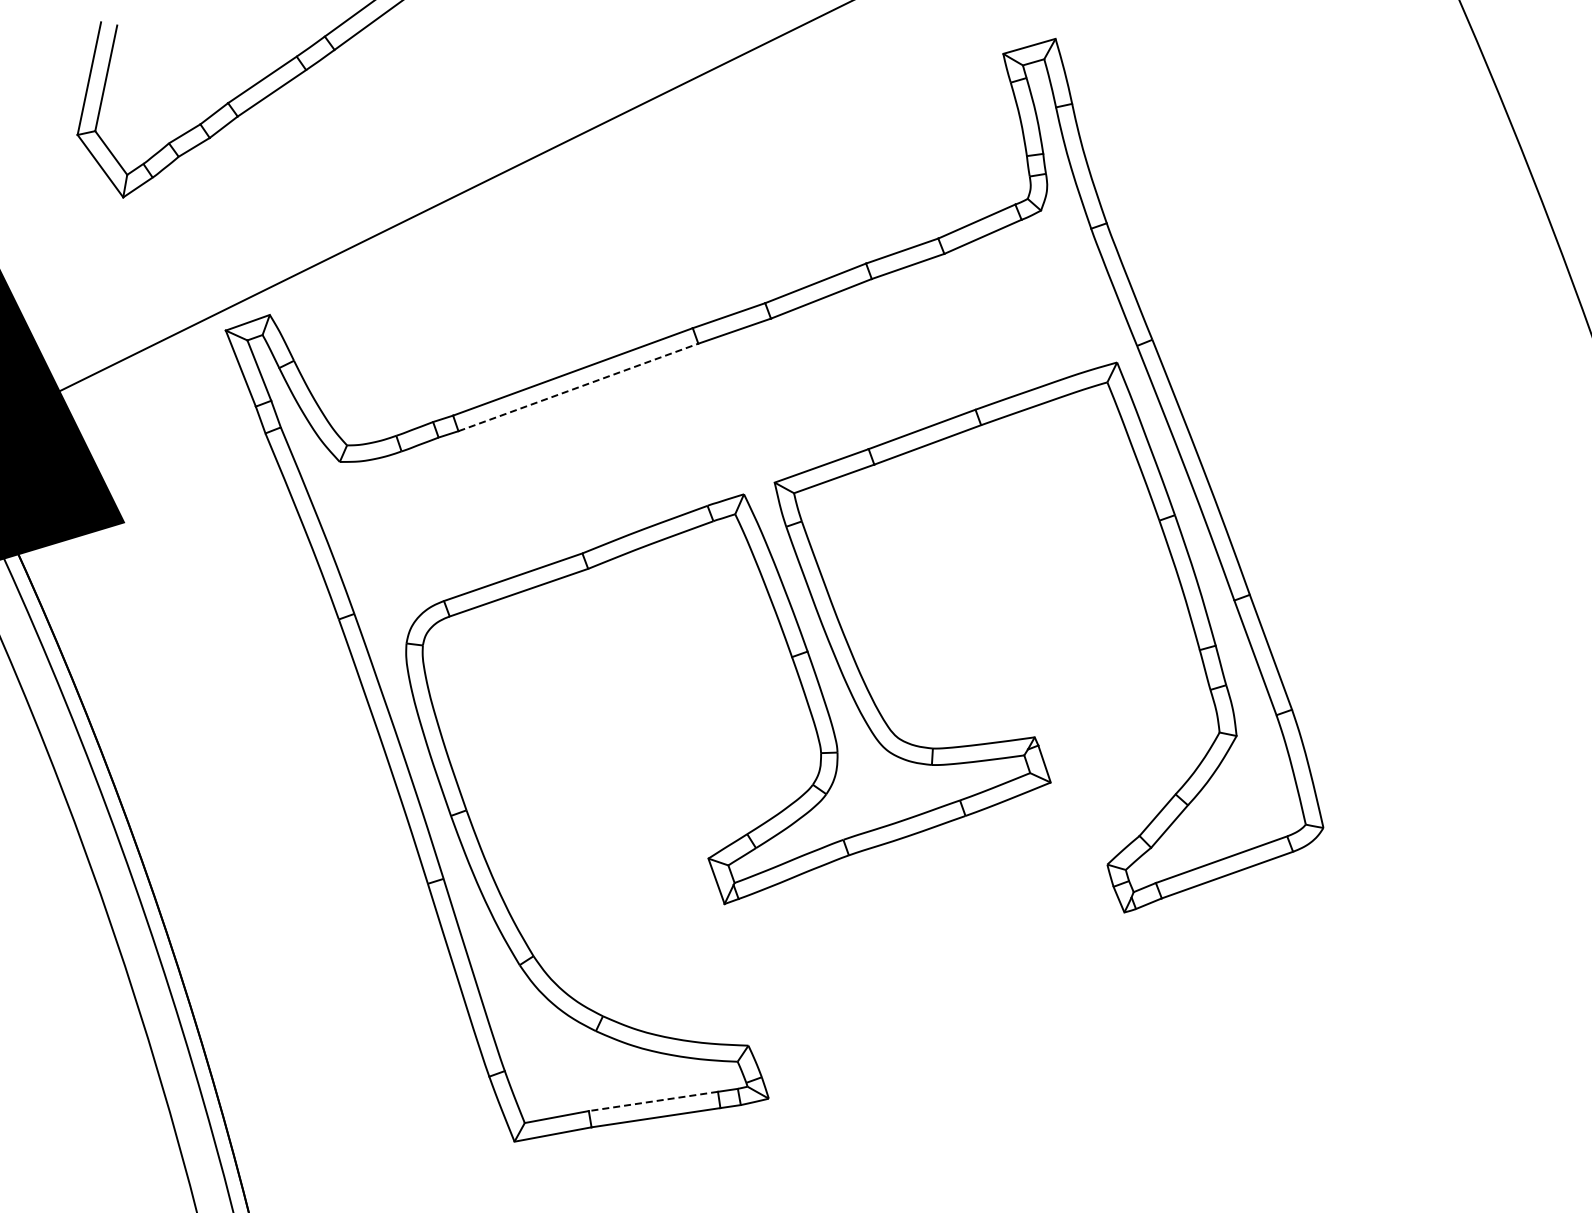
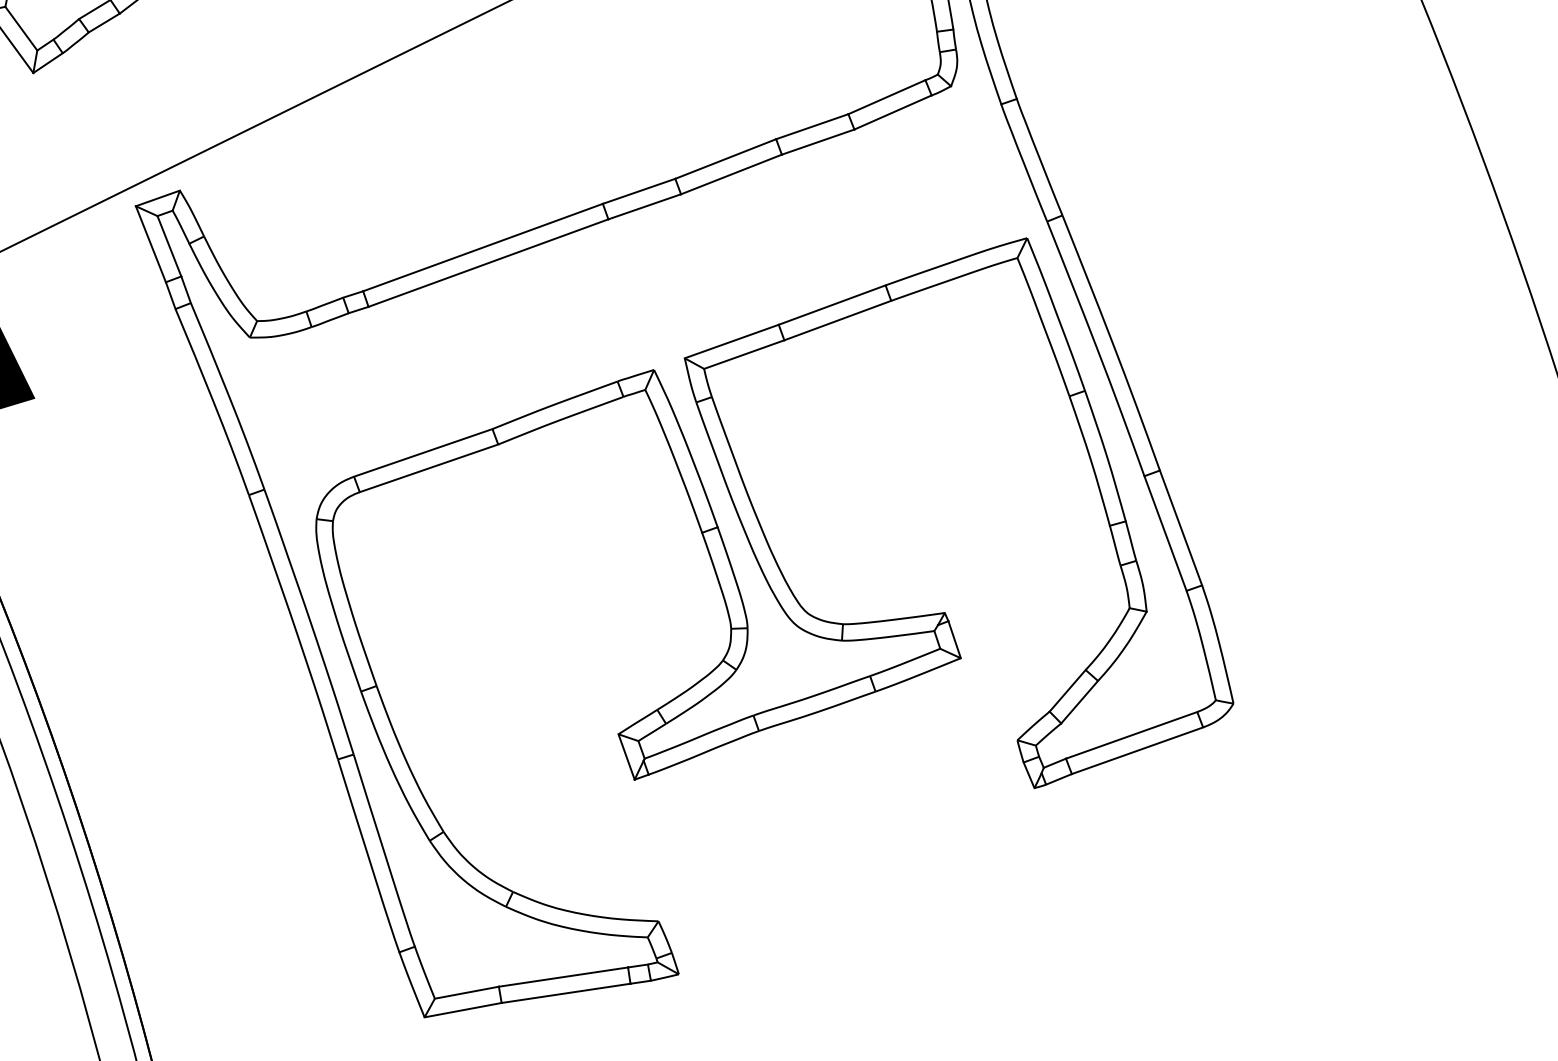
line: (578, 387) -> (488, 263), dashed -> solid
line: (652, 1101) -> (562, 977), dashed -> solid

